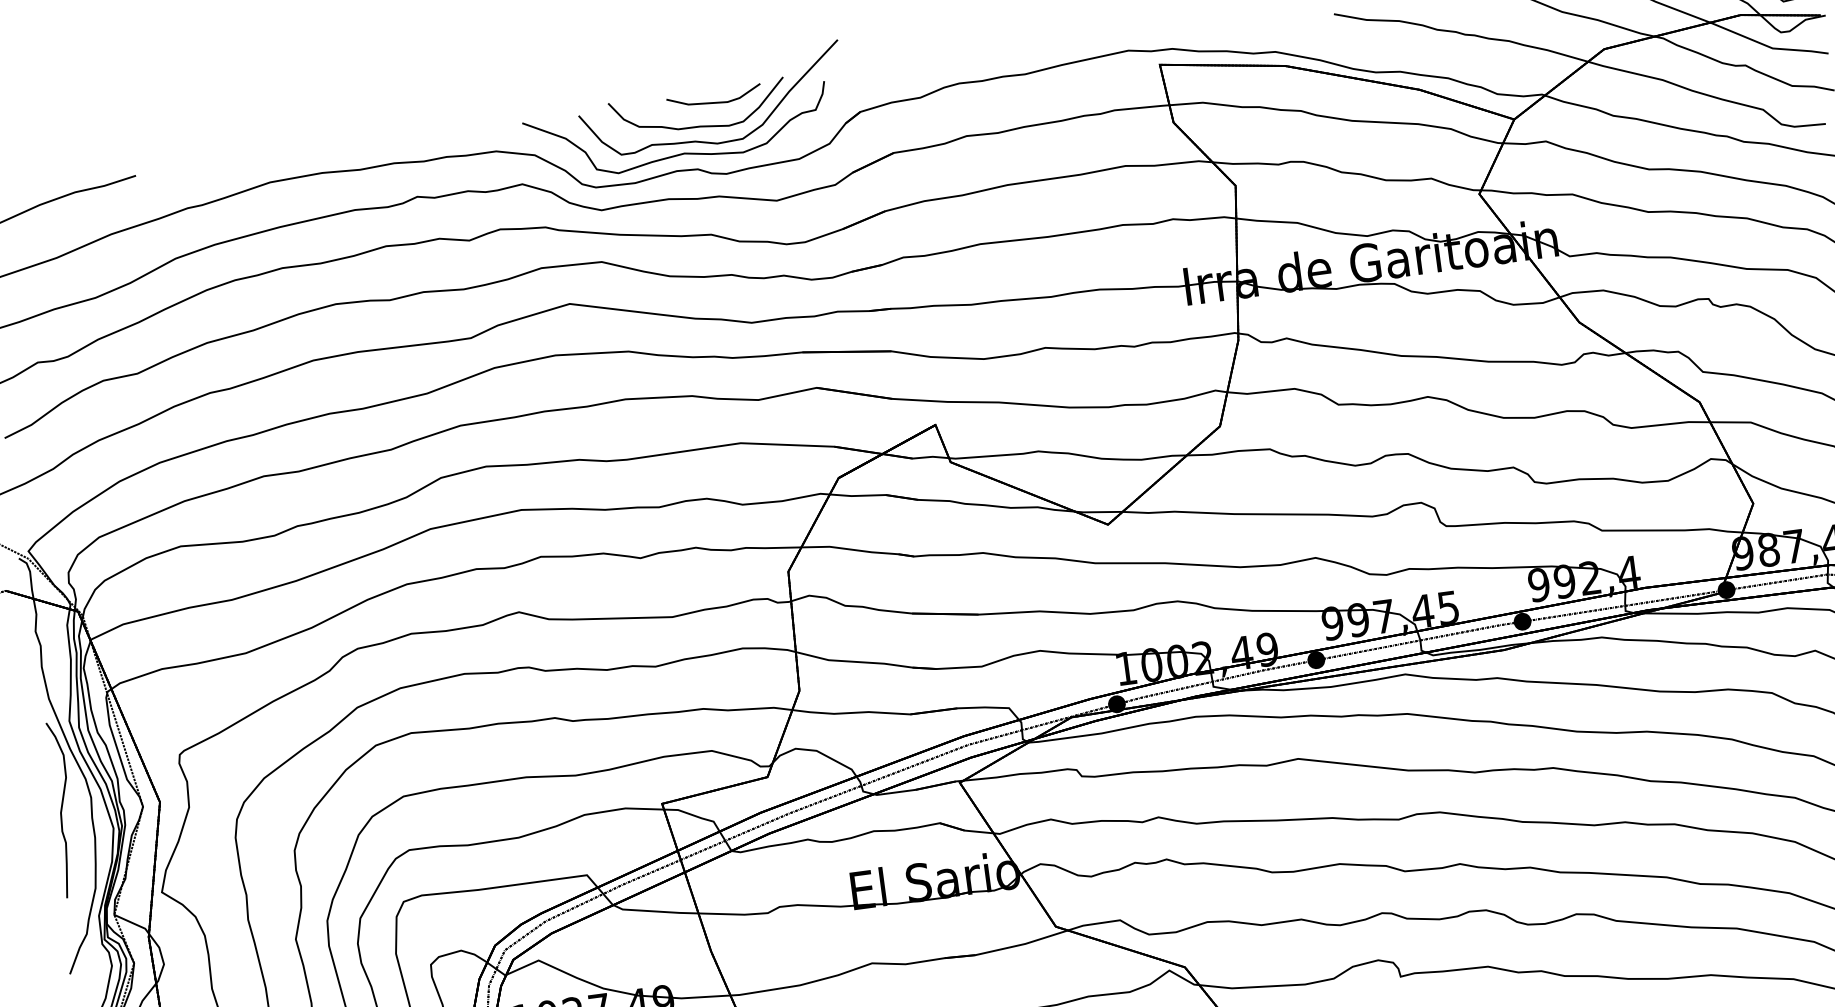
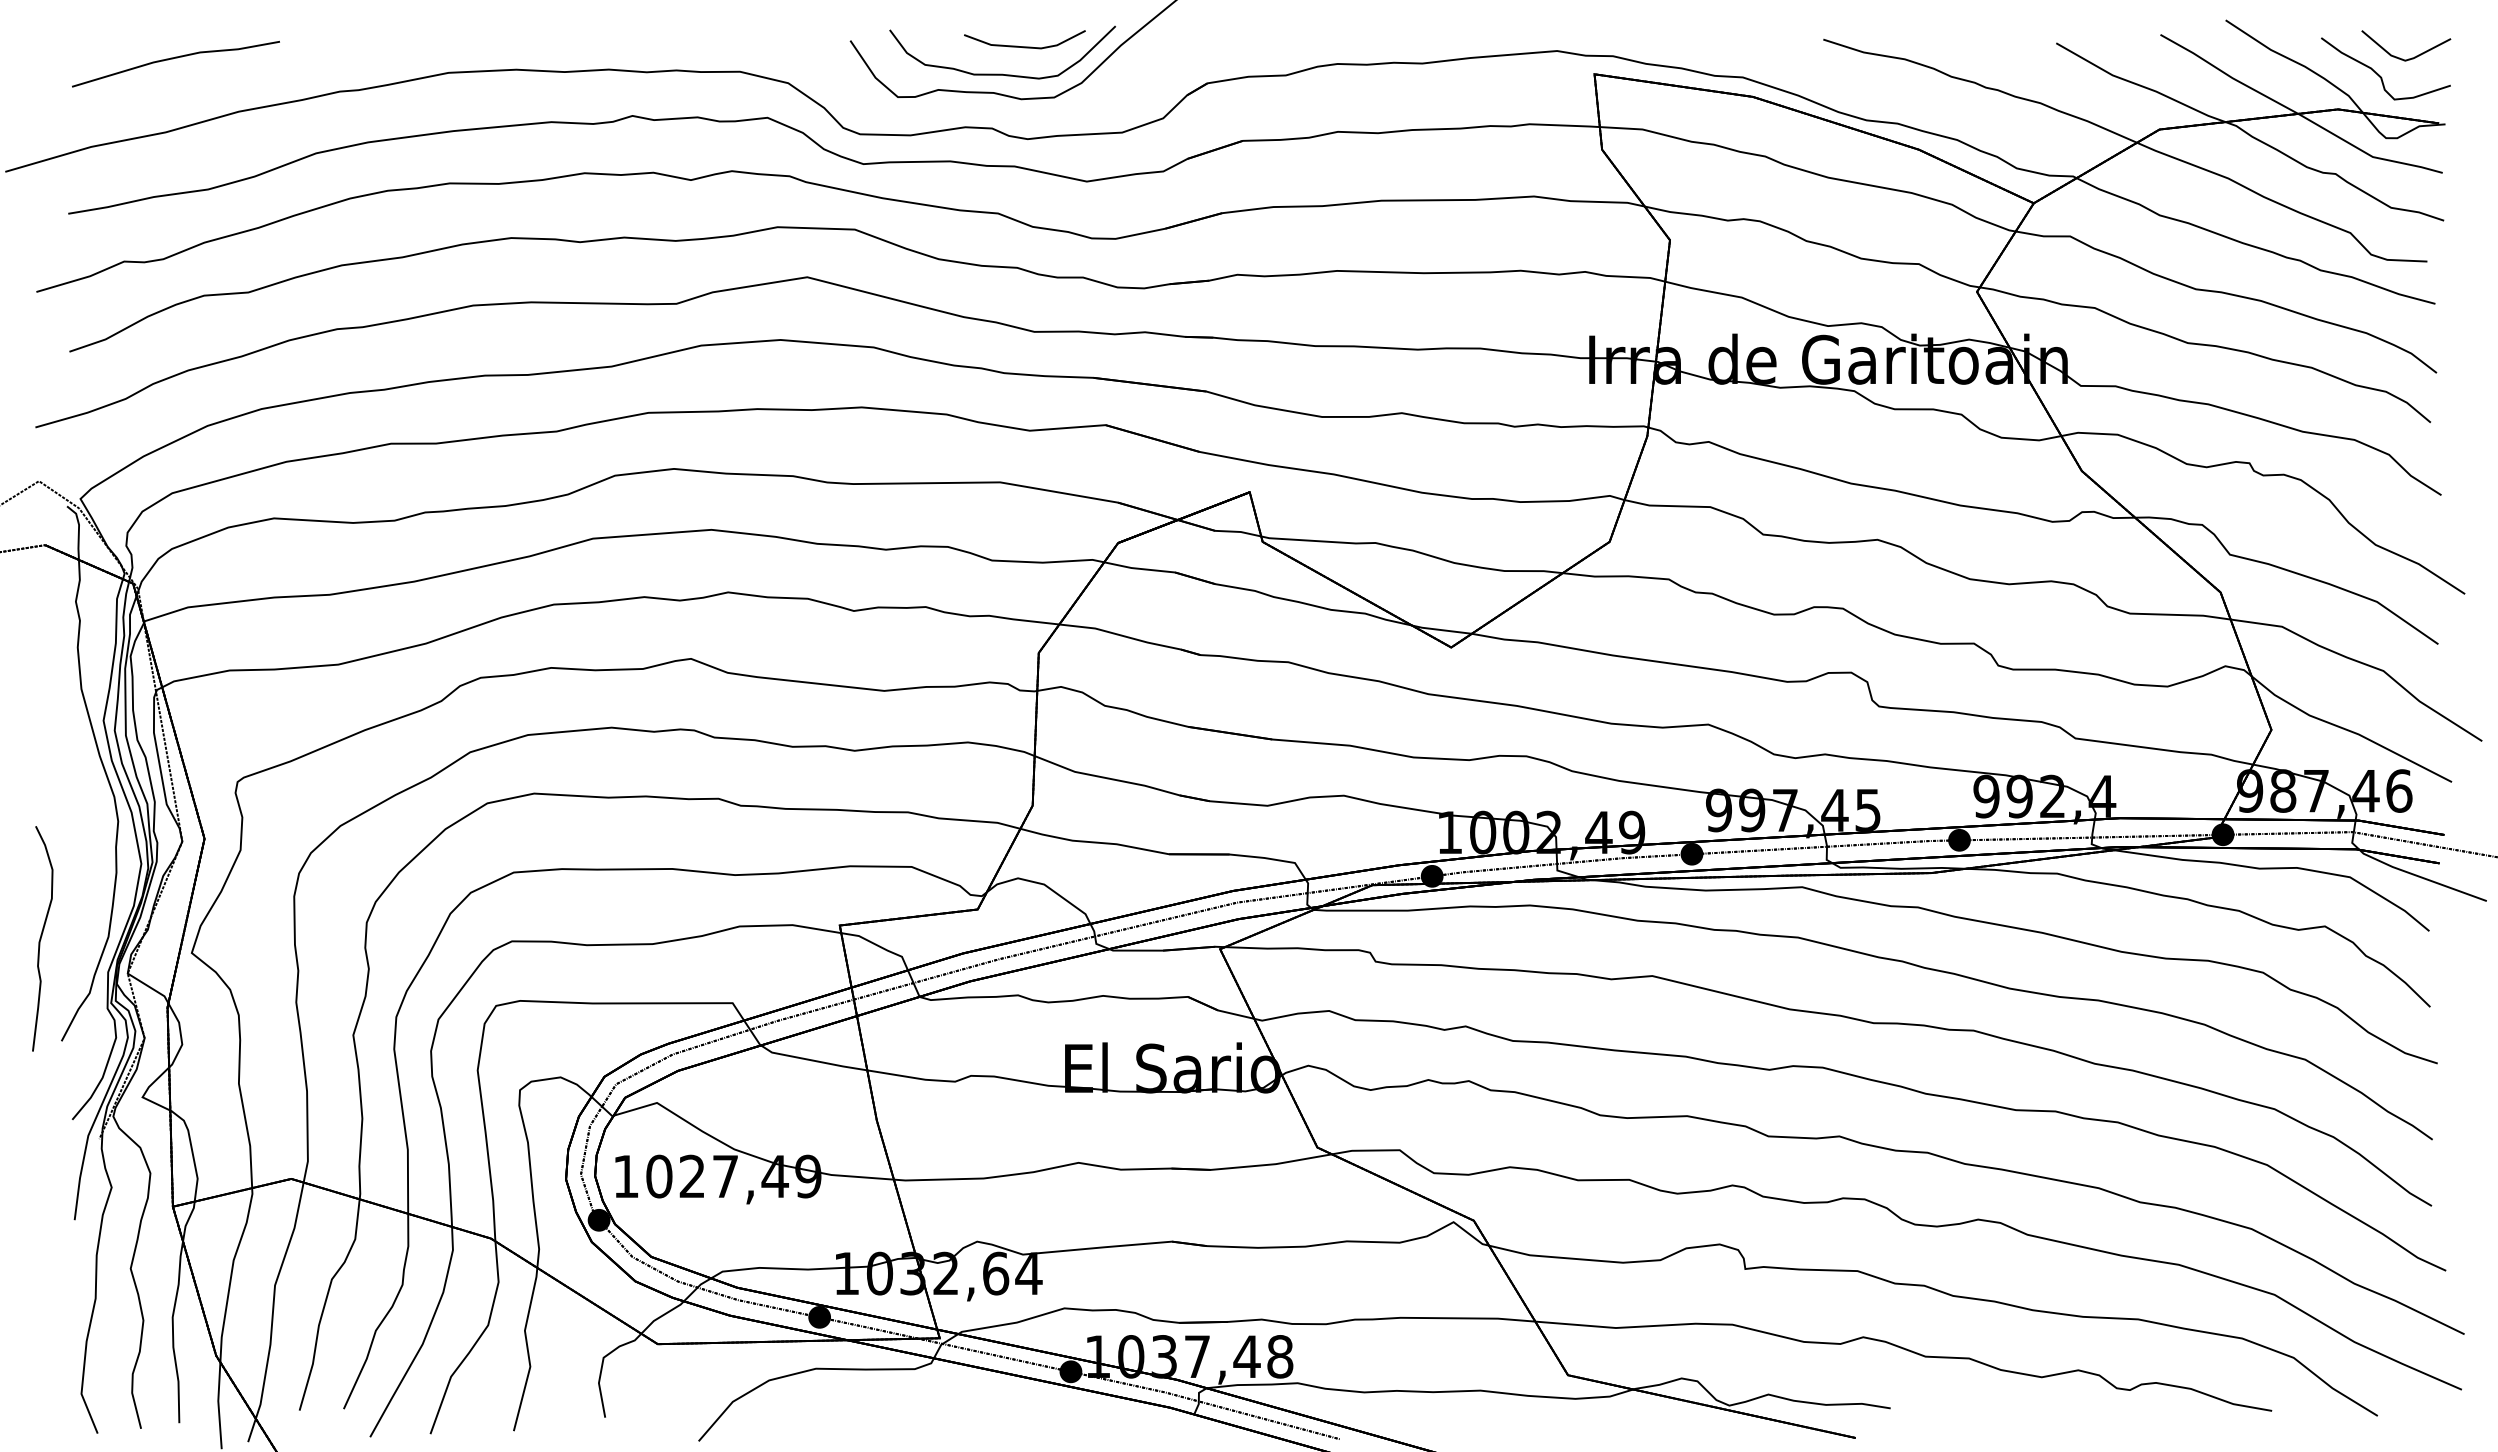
curve: (681, 153) -> (973, 105), removed
curve: (62, 809) -> (41, 938), moved

